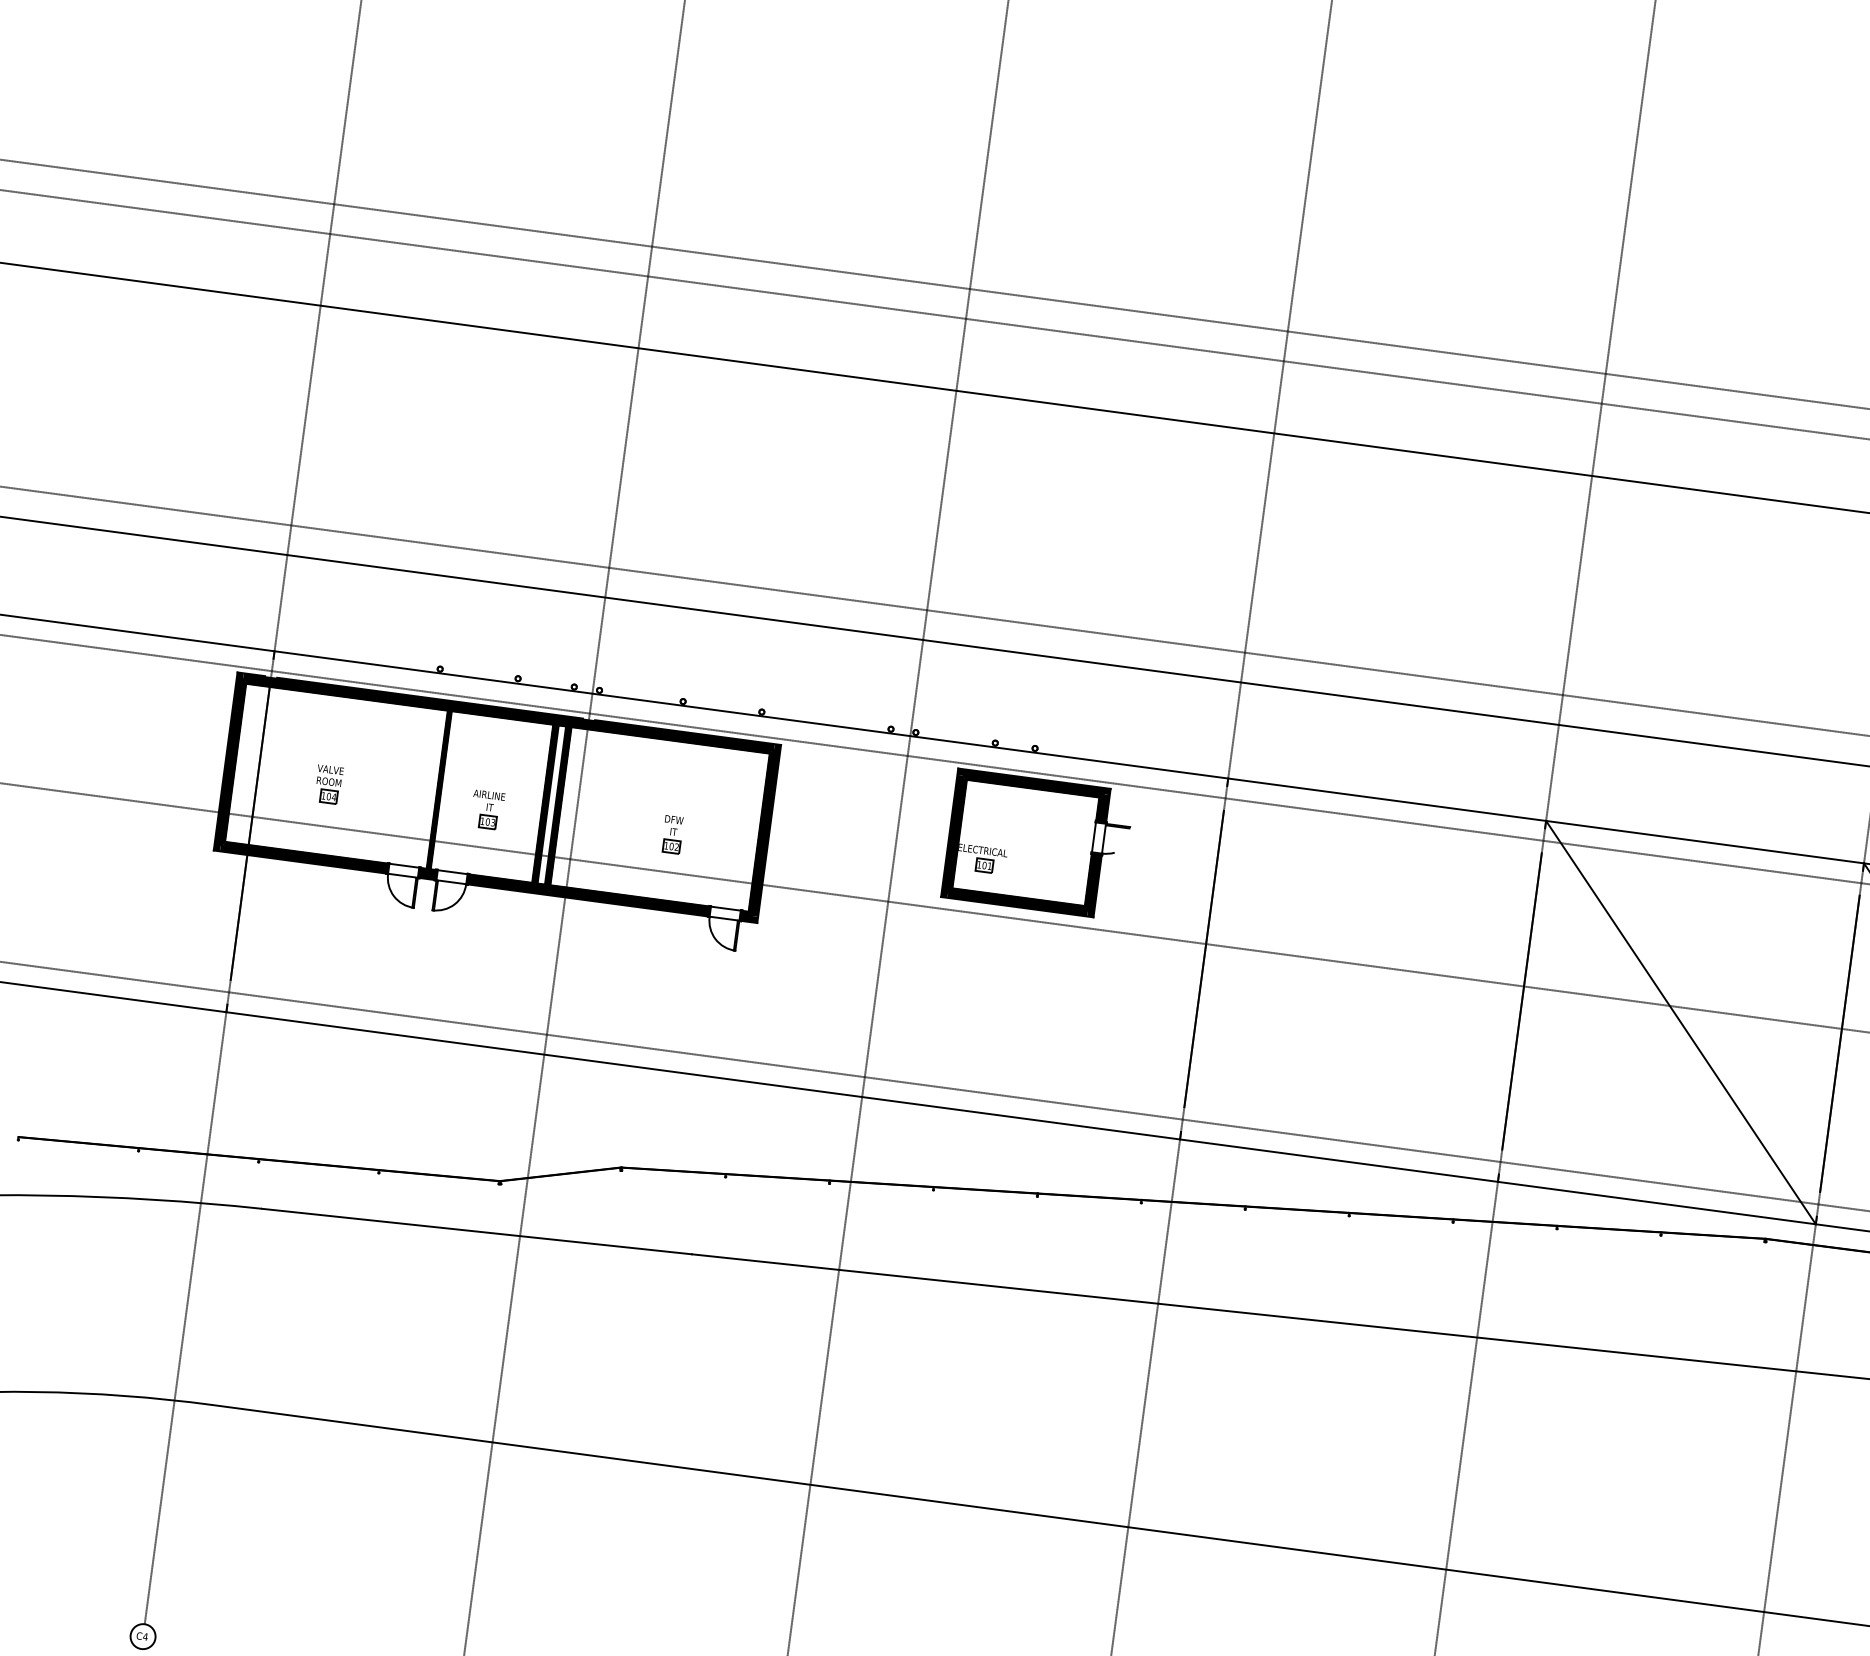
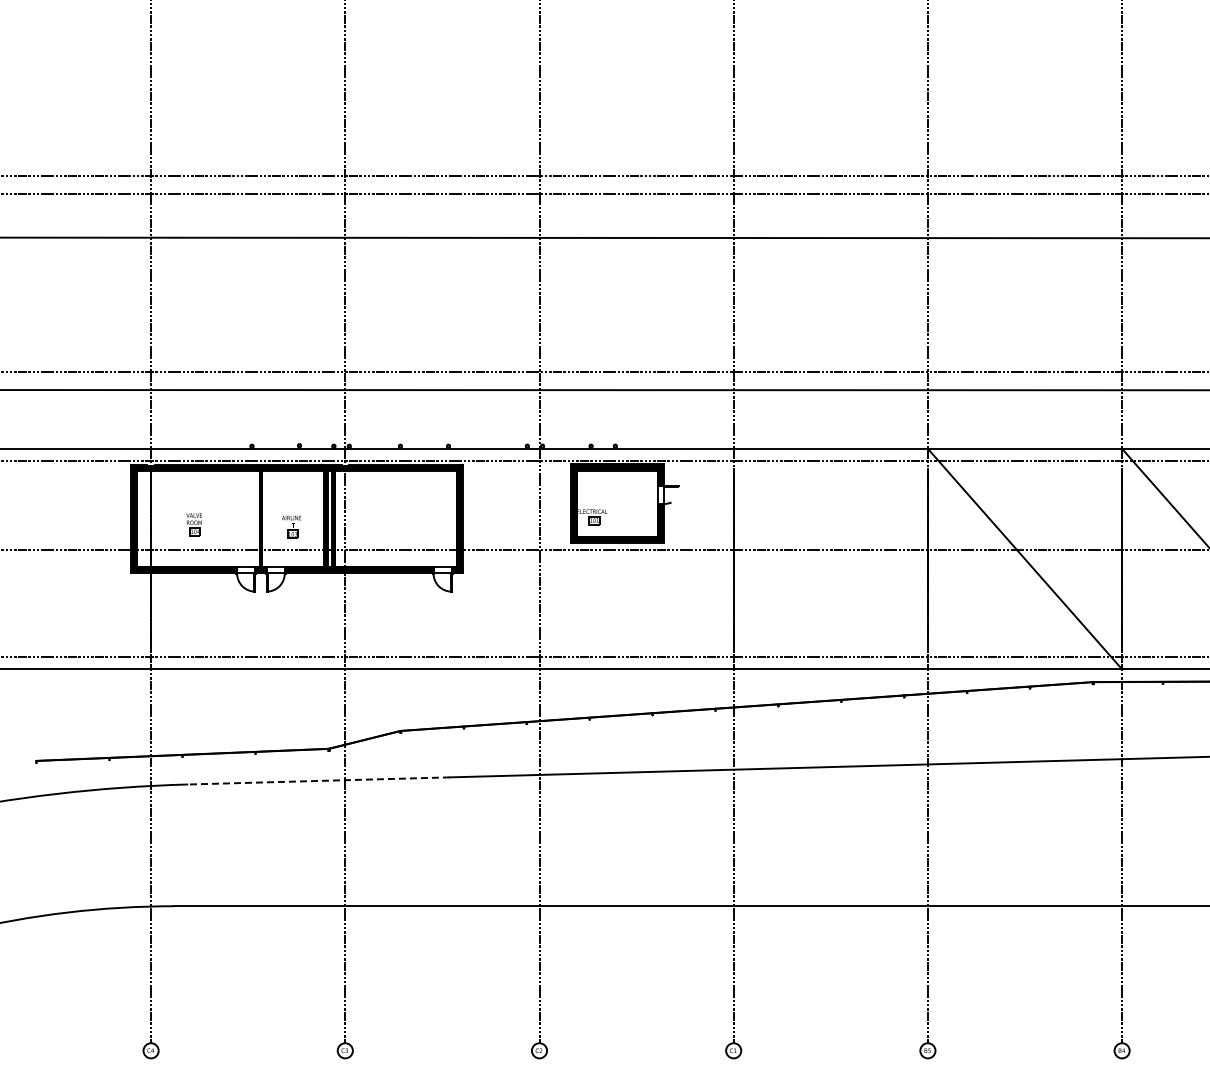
part: (672, 833) -> (404, 526), removed
line: (477, 1230) -> (319, 780), solid -> dashed

